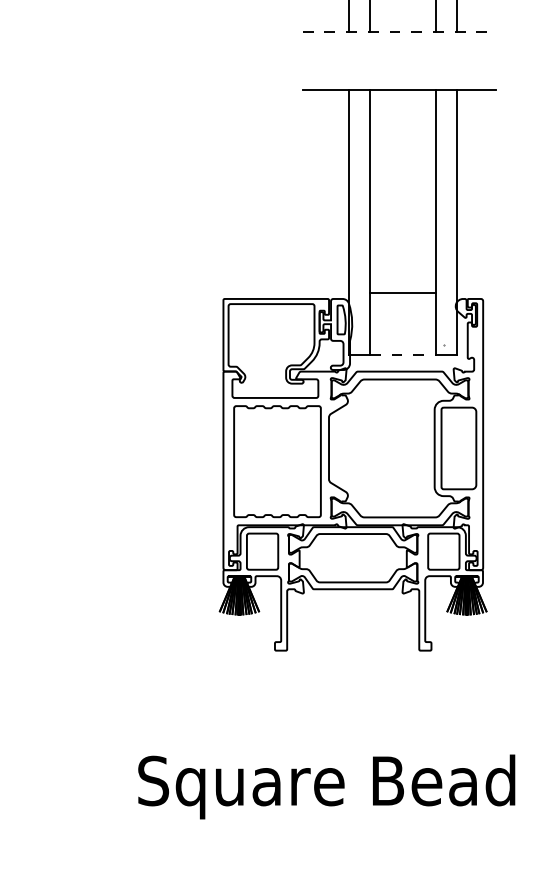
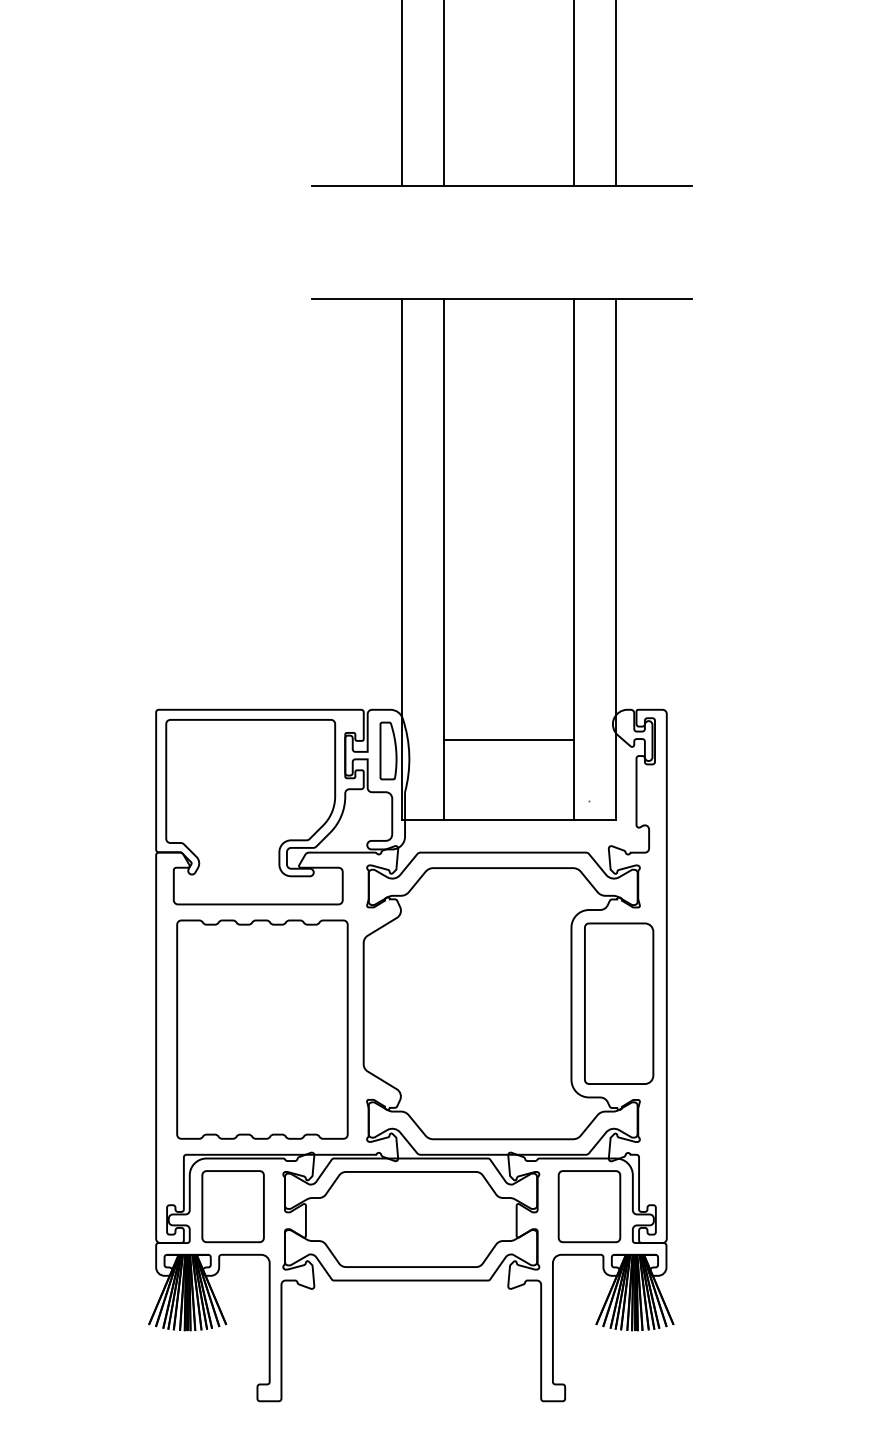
line: (399, 32) -> (502, 185), dashed -> solid
line: (402, 293) -> (508, 740), moved
line: (403, 354) -> (510, 818), dashed -> solid

